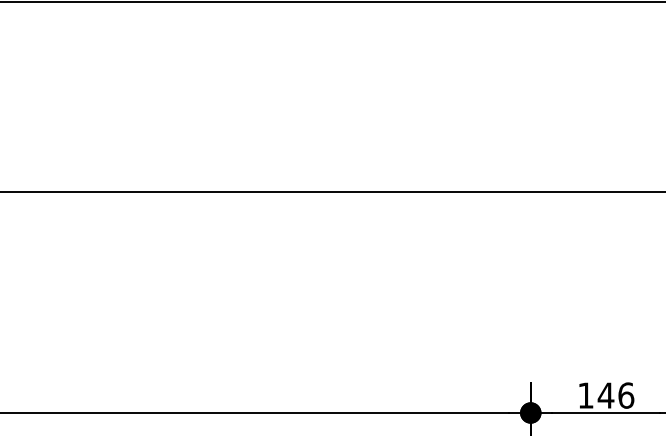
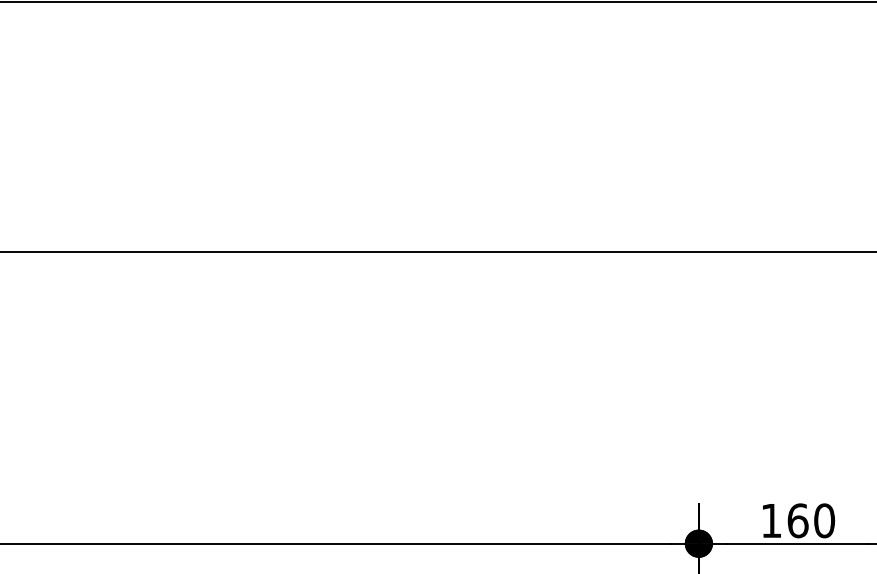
text: (616, 395) -> (811, 520), 146 -> 160

